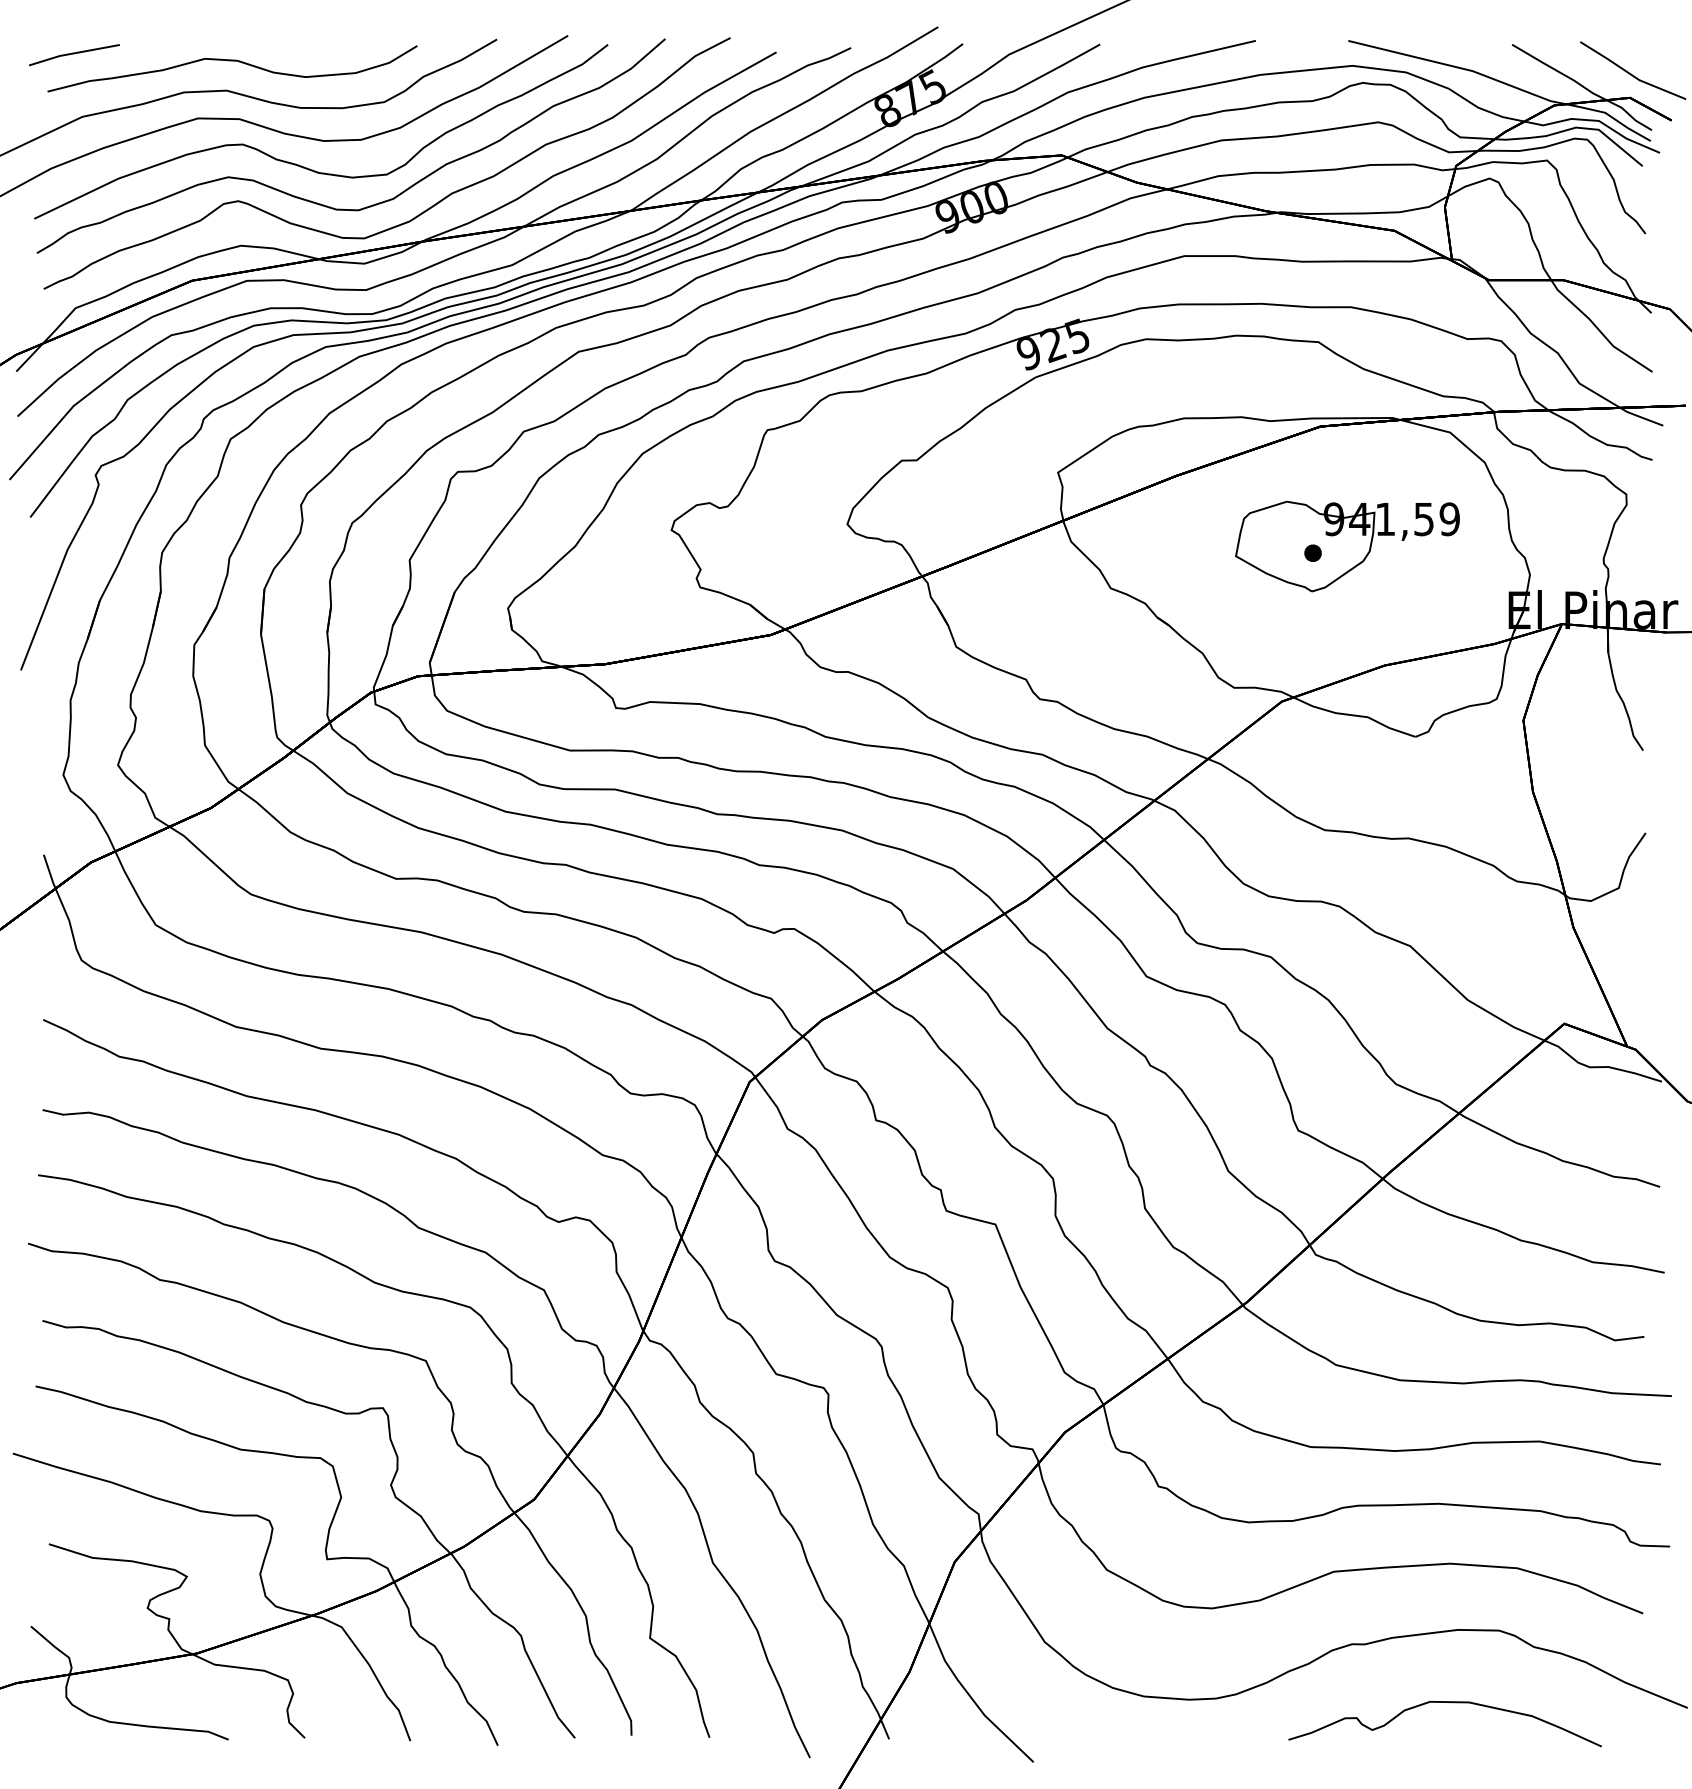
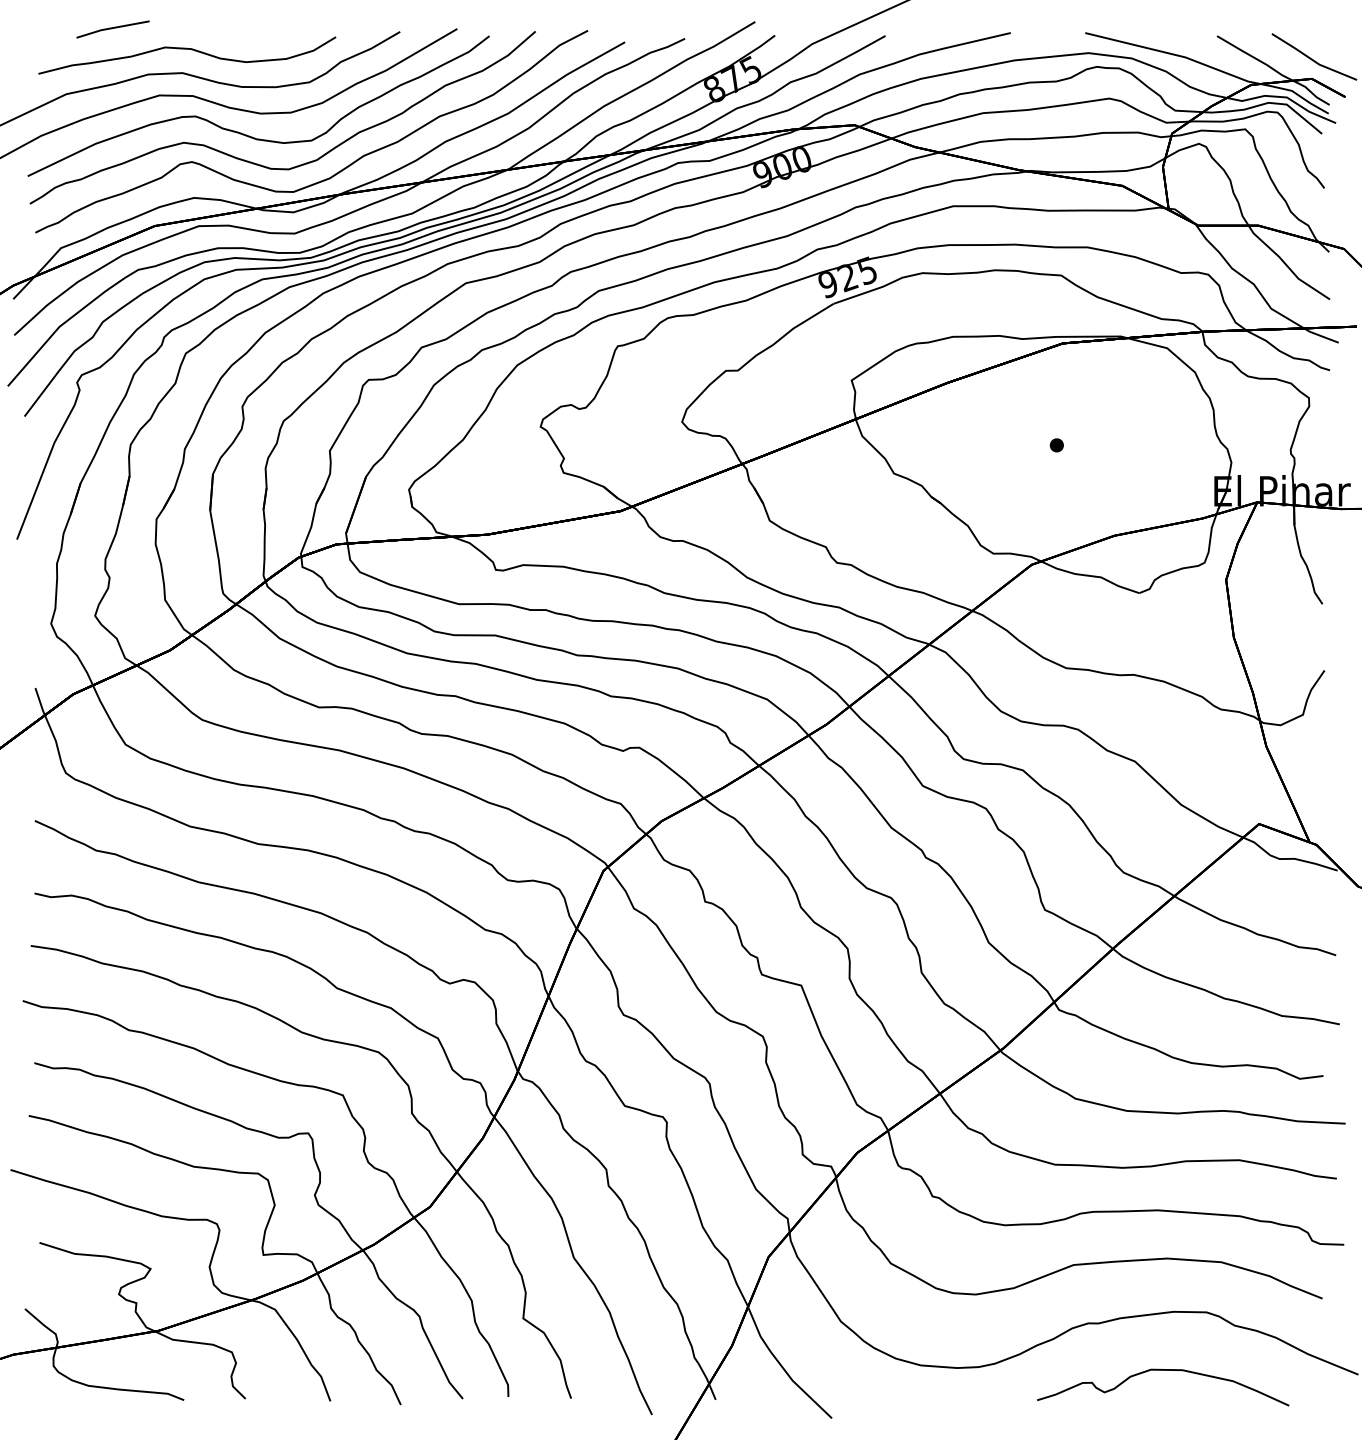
part: (73, 55) -> (112, 29), moved
part: (1347, 545) -> (1084, 439), removed

